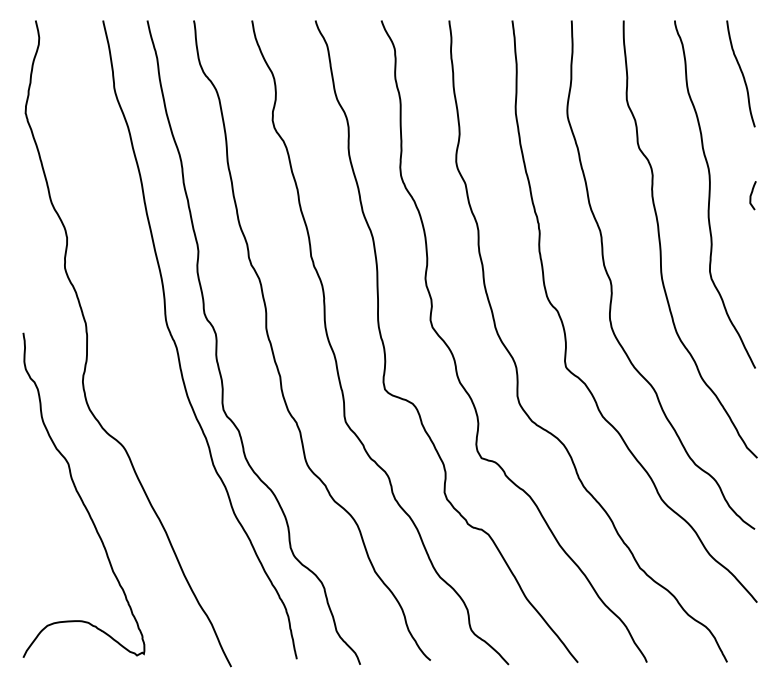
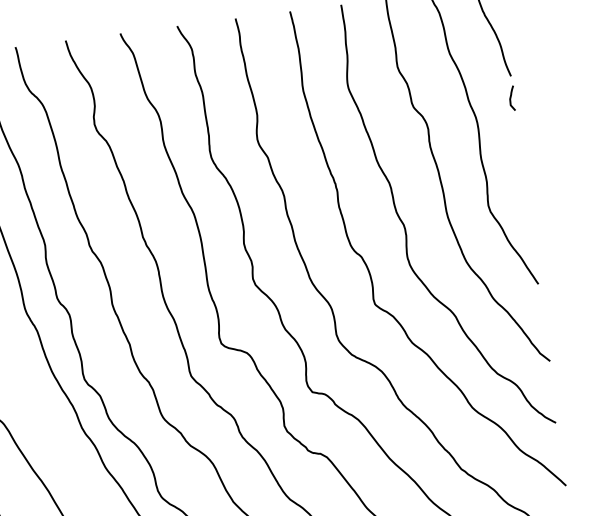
curve: (752, 194) -> (511, 97), moved

